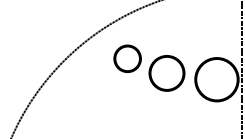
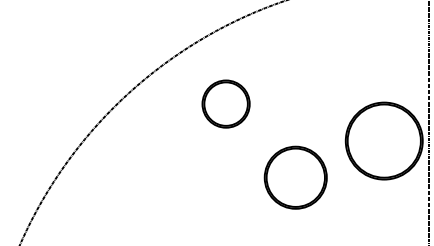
circle: (166, 73) -> (294, 177), moved

